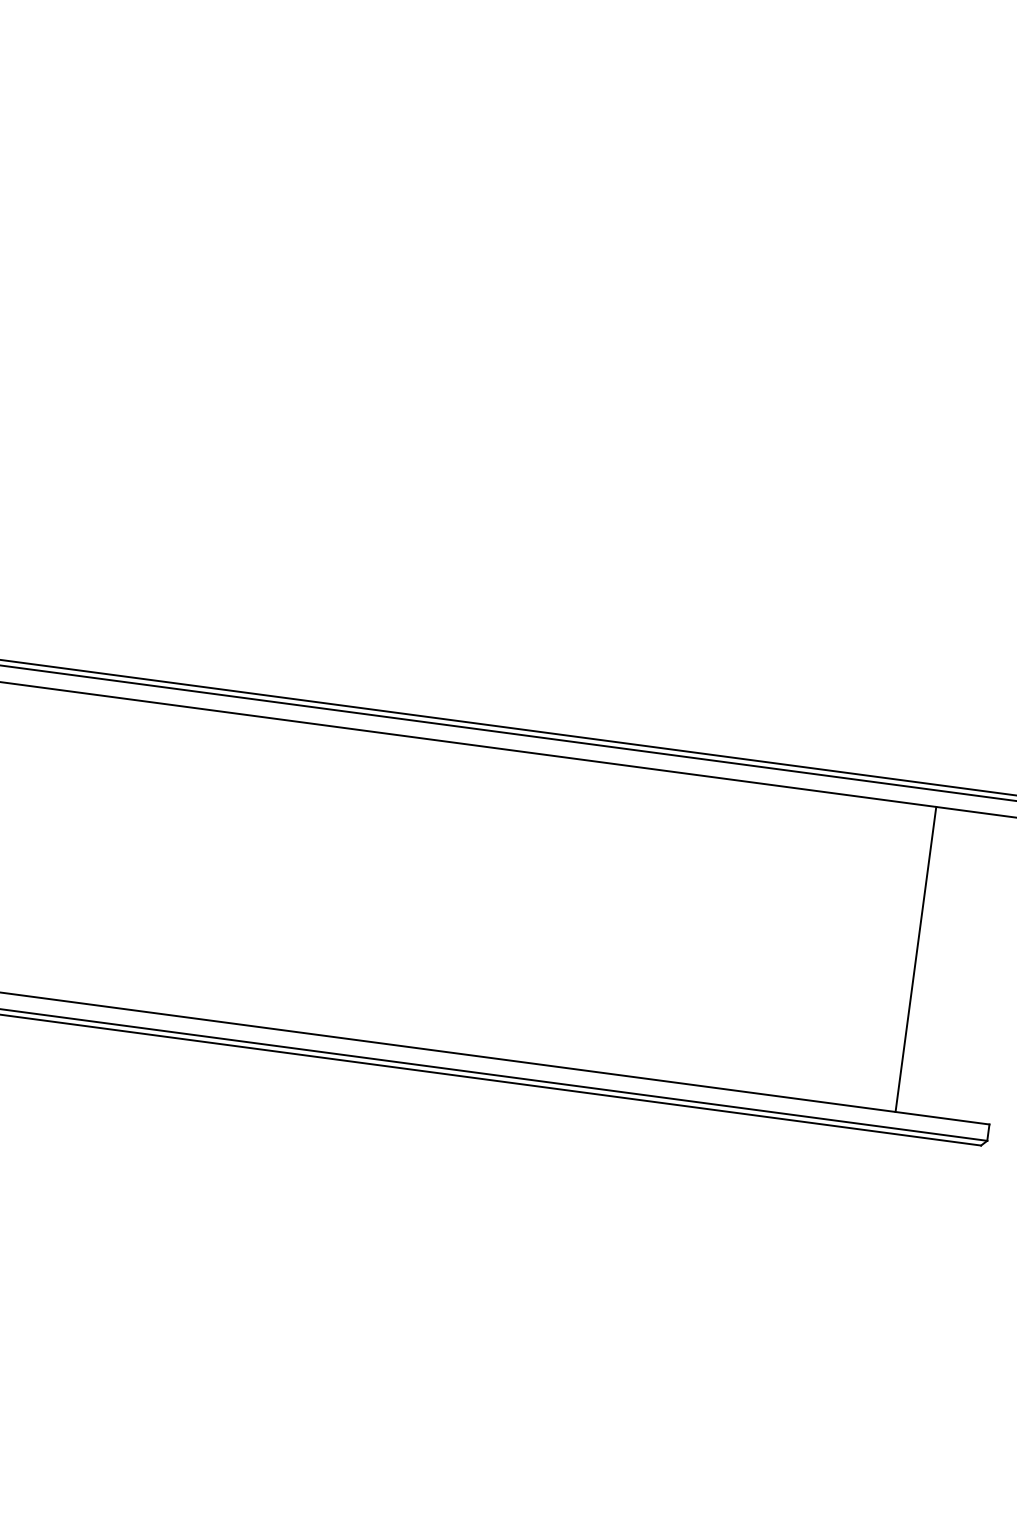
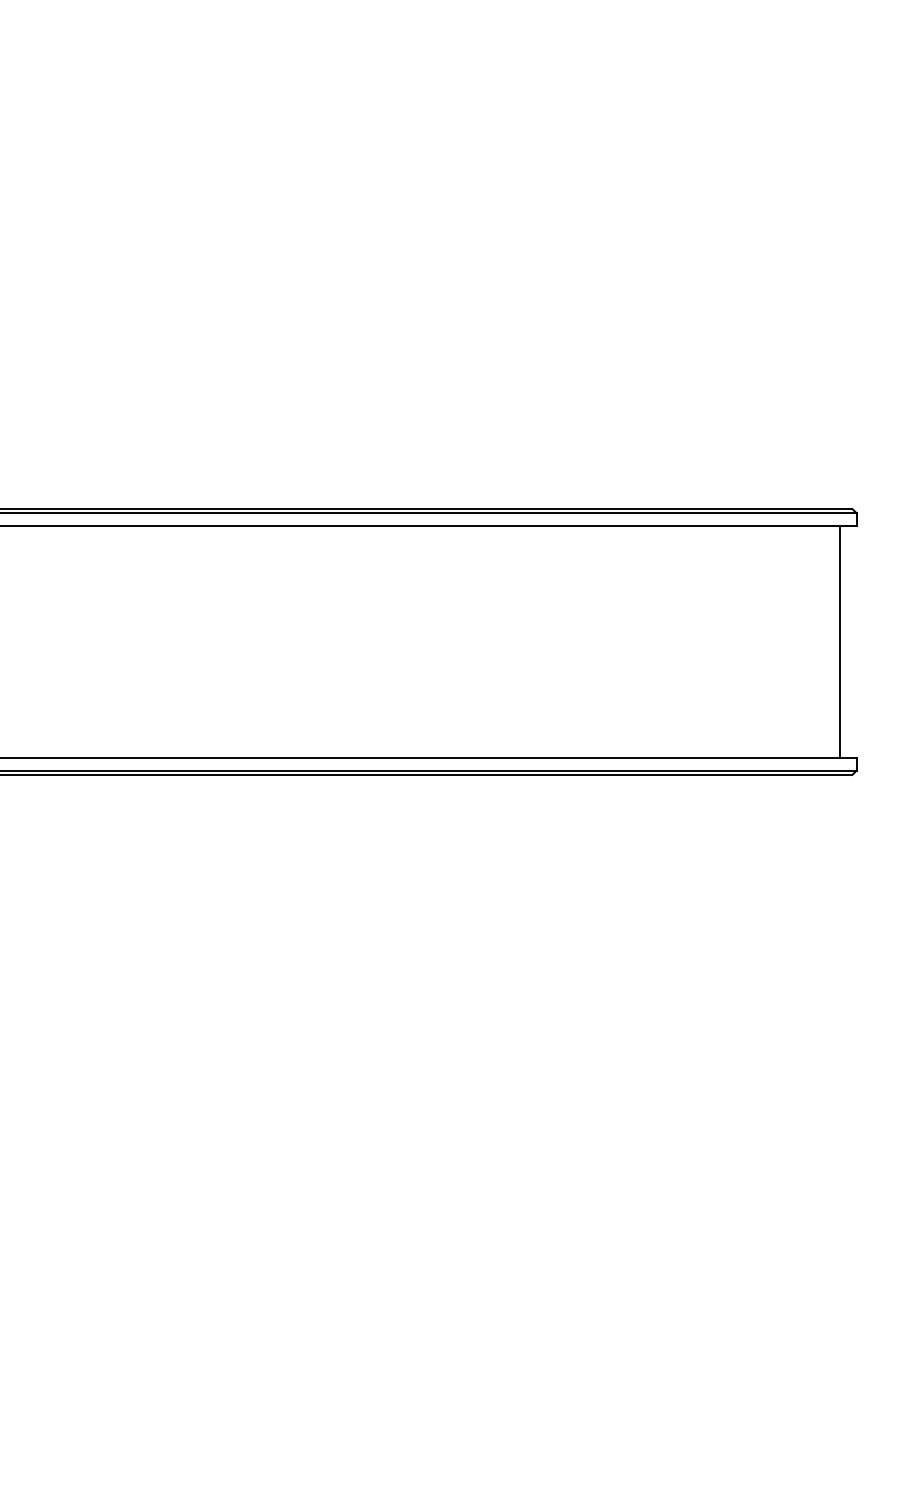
line: (915, 958) -> (839, 641), moved

